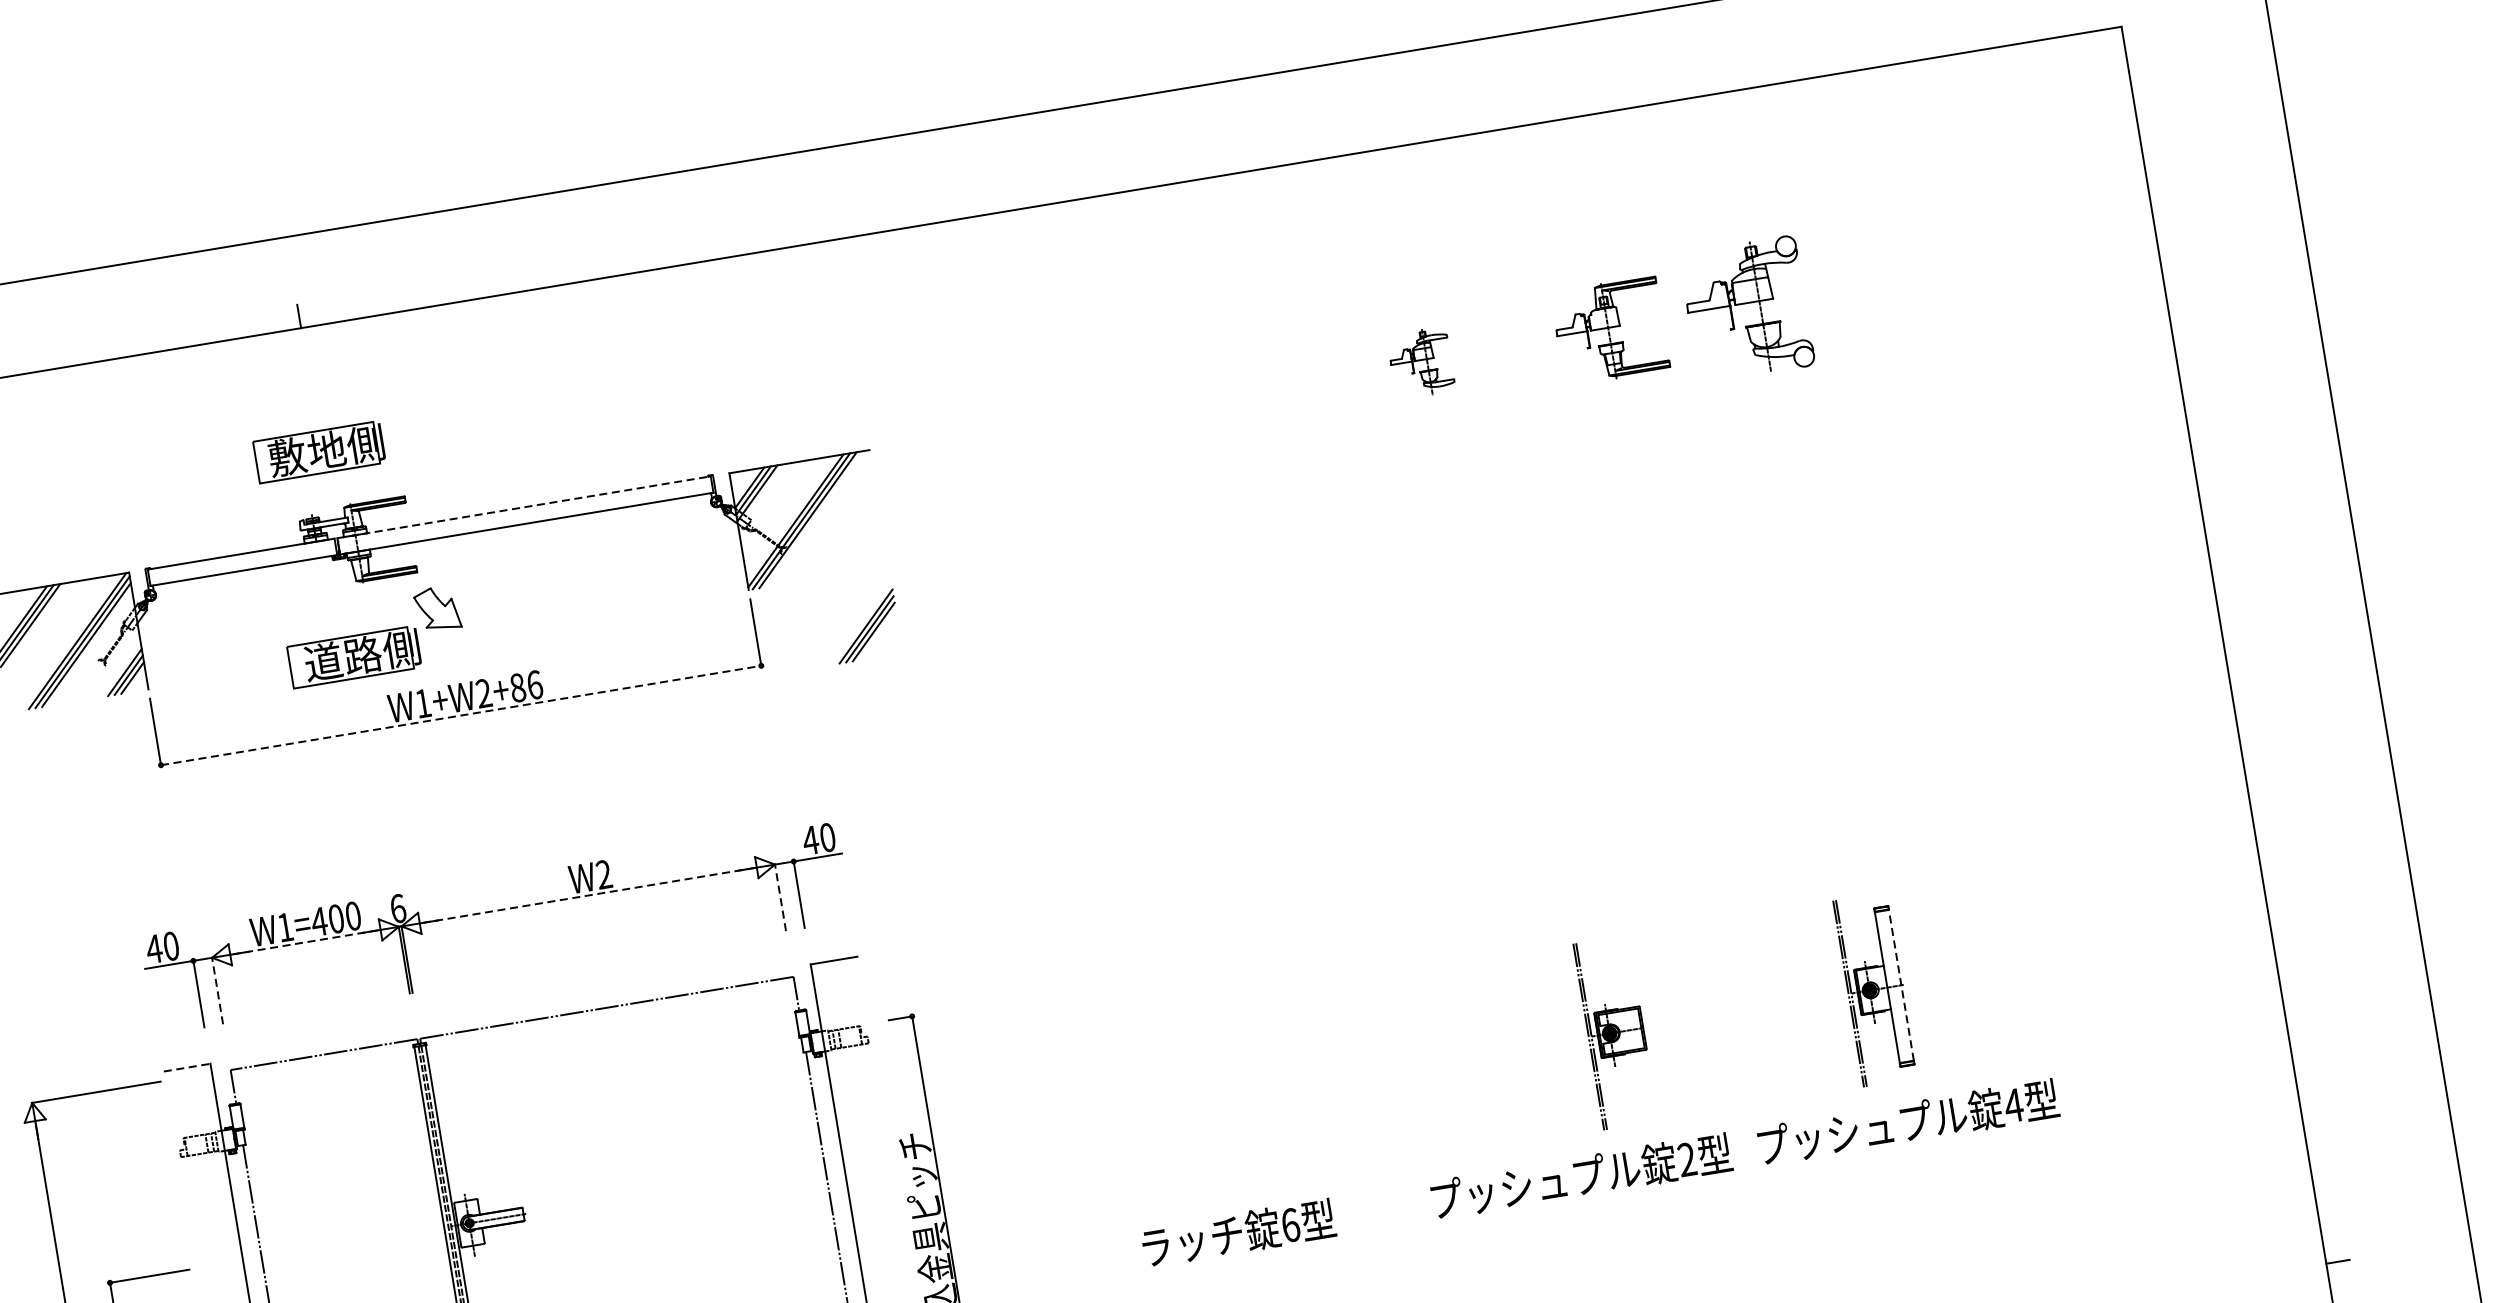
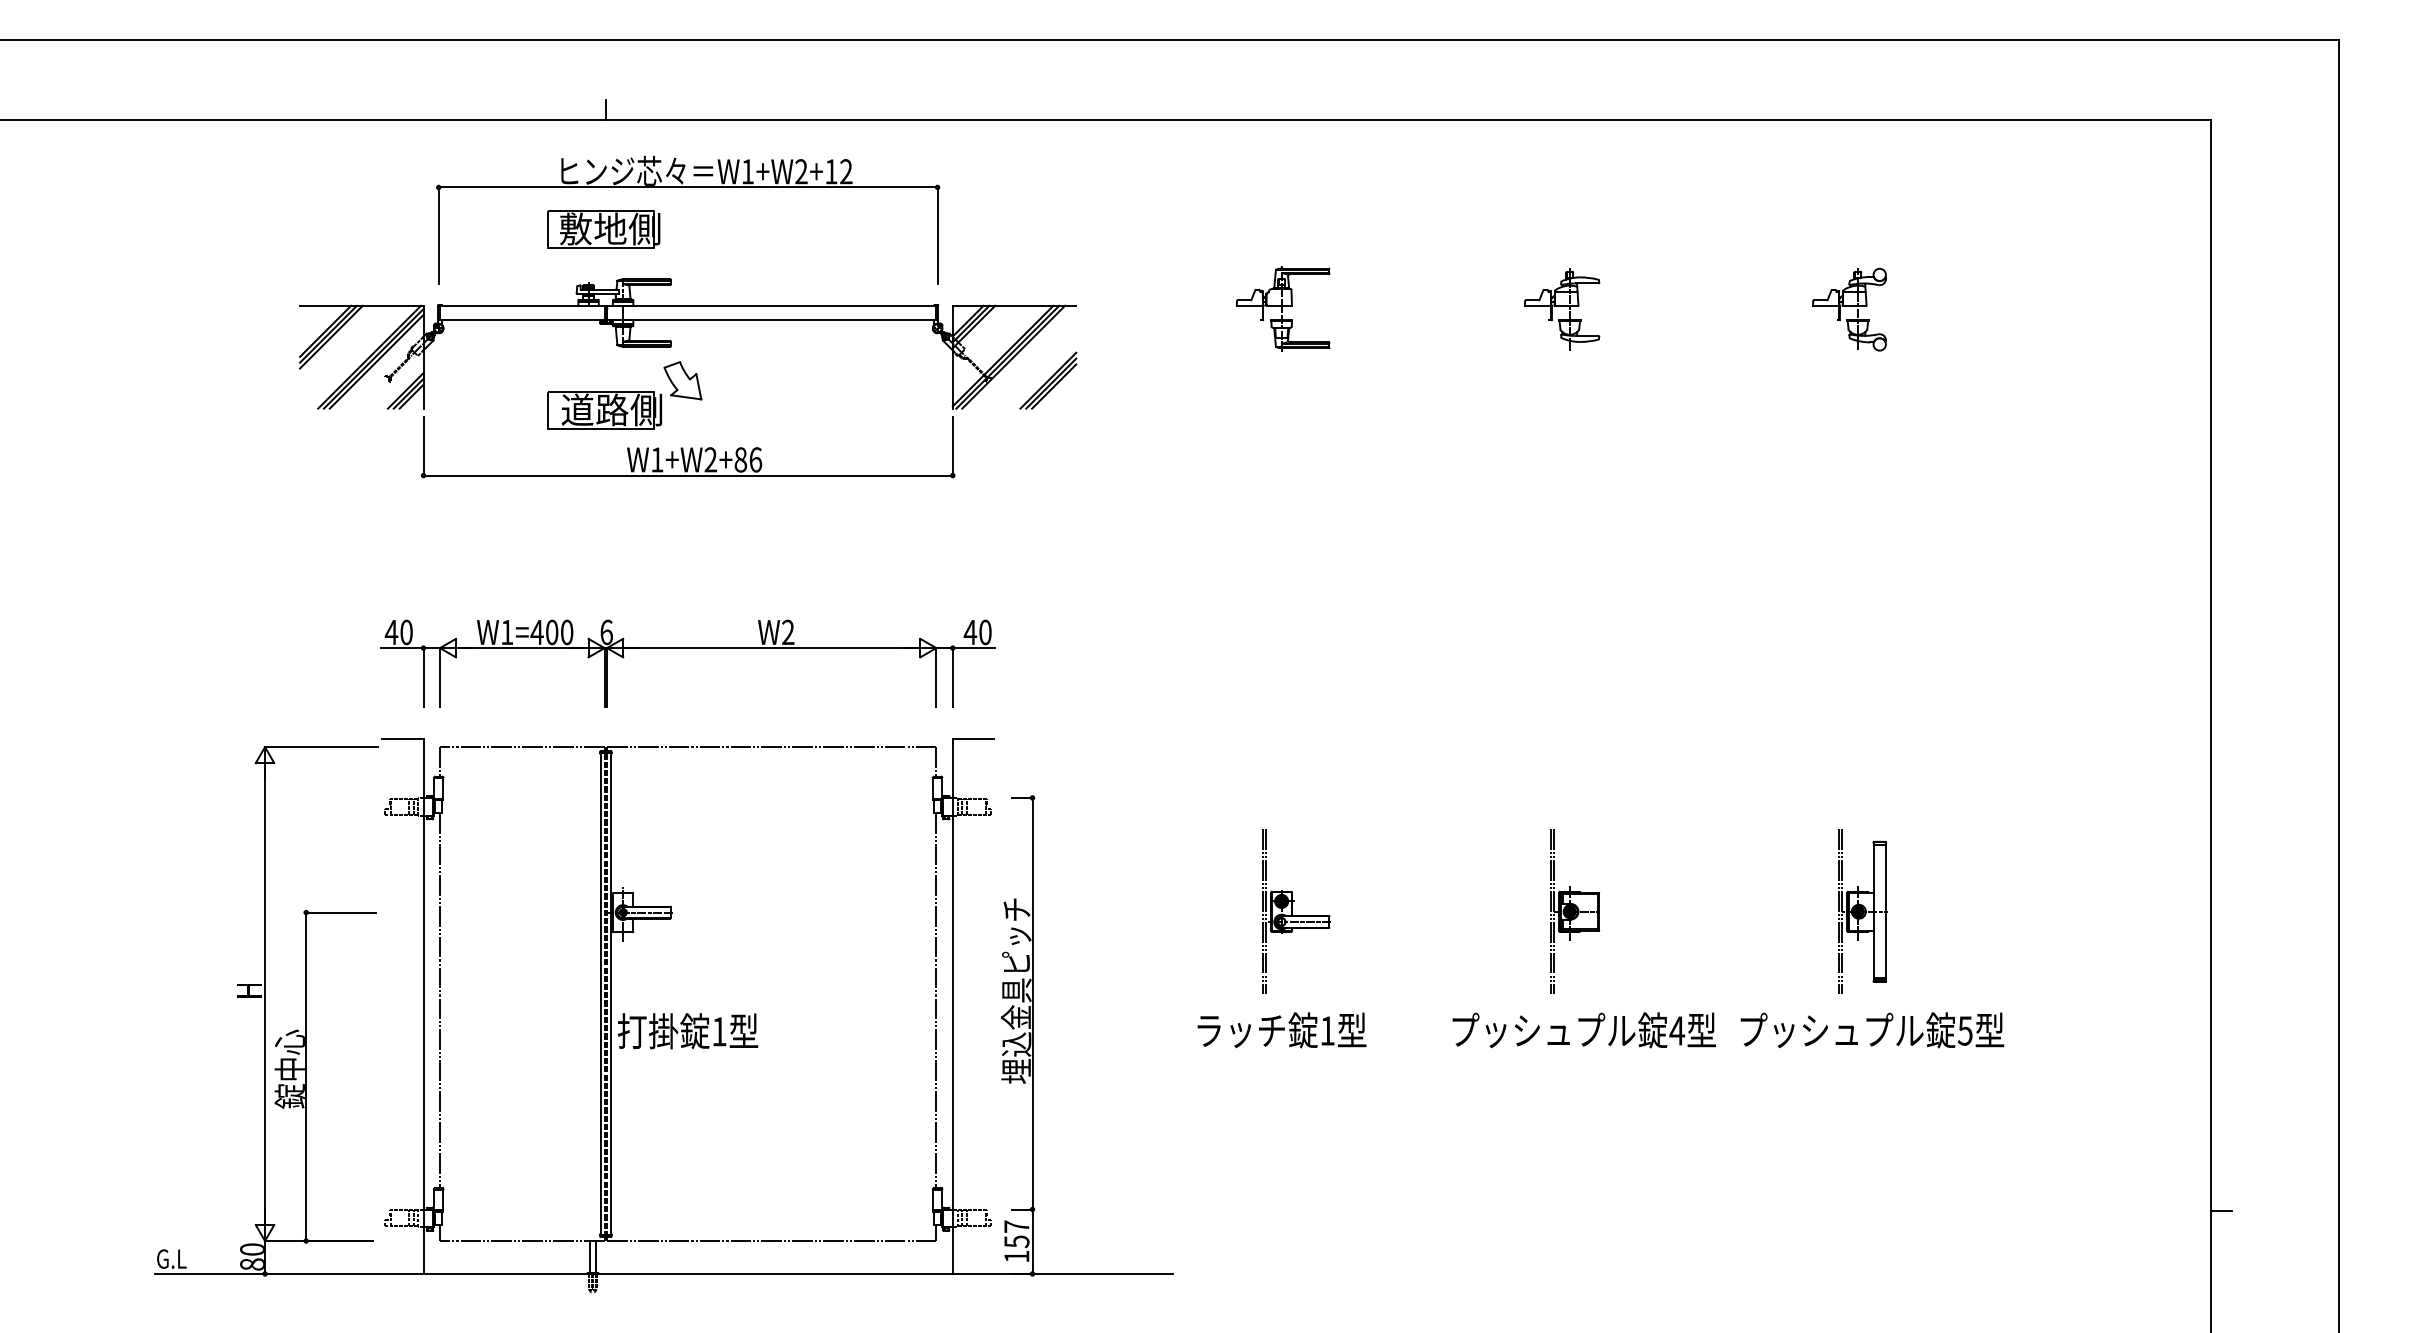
part: (1747, 309) -> (1849, 309), size x0.71
part: (1609, 330) -> (1282, 308), moved
part: (1421, 363) -> (1562, 309), size x1.43
part: (407, 388) -> (688, 187), added
line: (523, 507) -> (771, 305), dashed -> solid
part: (866, 626) -> (1048, 380), moved
line: (461, 715) -> (688, 475), dashed -> solid
line: (589, 895) -> (772, 648), dashed -> solid
line: (780, 897) -> (936, 677), dashed -> solid
line: (305, 942) -> (522, 648), dashed -> solid
line: (1900, 985) -> (1885, 911), dashed -> solid
line: (217, 991) -> (439, 677), dashed -> solid
part: (1616, 1032) -> (1575, 911), moved
line: (186, 1067) -> (402, 738), dashed -> solid
part: (1232, 1095) -> (1296, 911), added
text: (2013, 1105) -> (1965, 1030), 4 -> 5
text: (1687, 1159) -> (1677, 1030), 2 -> 4
text: (1290, 1224) -> (1327, 1030), 6 -> 1

